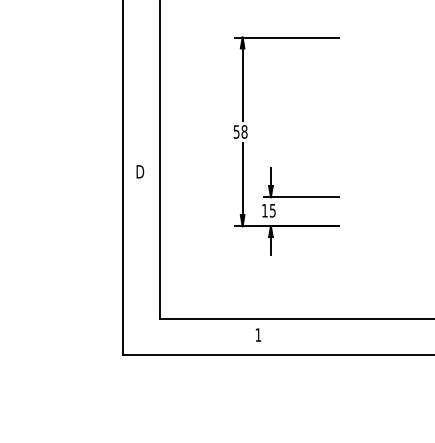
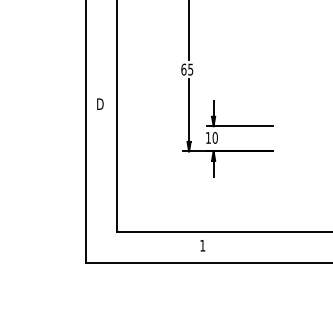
text: (240, 131) -> (187, 69), 58 -> 65
text: (272, 210) -> (214, 137), 15 -> 10

